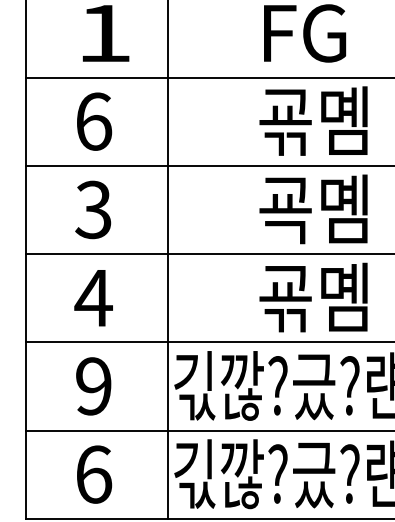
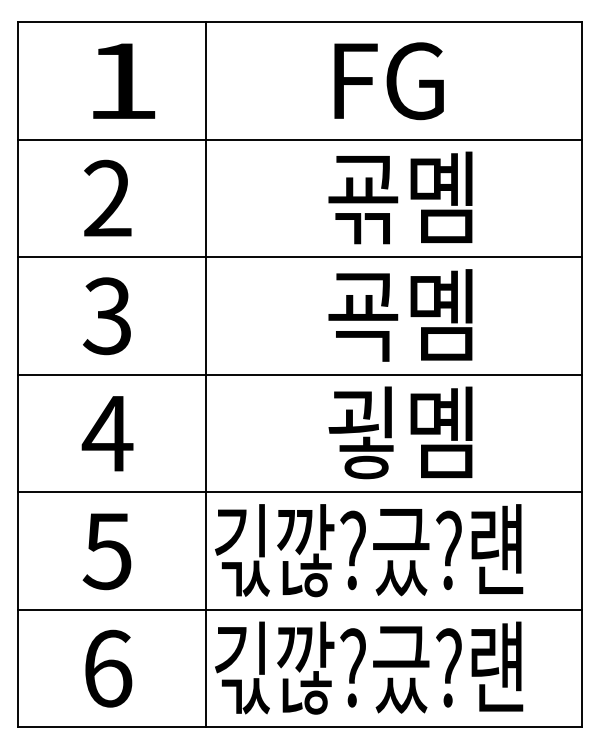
text: (94, 121) -> (108, 198), 6 -> 2
text: (285, 297) -> (363, 432), 굒몜 -> 굏몜
text: (92, 386) -> (106, 551), 9 -> 5

